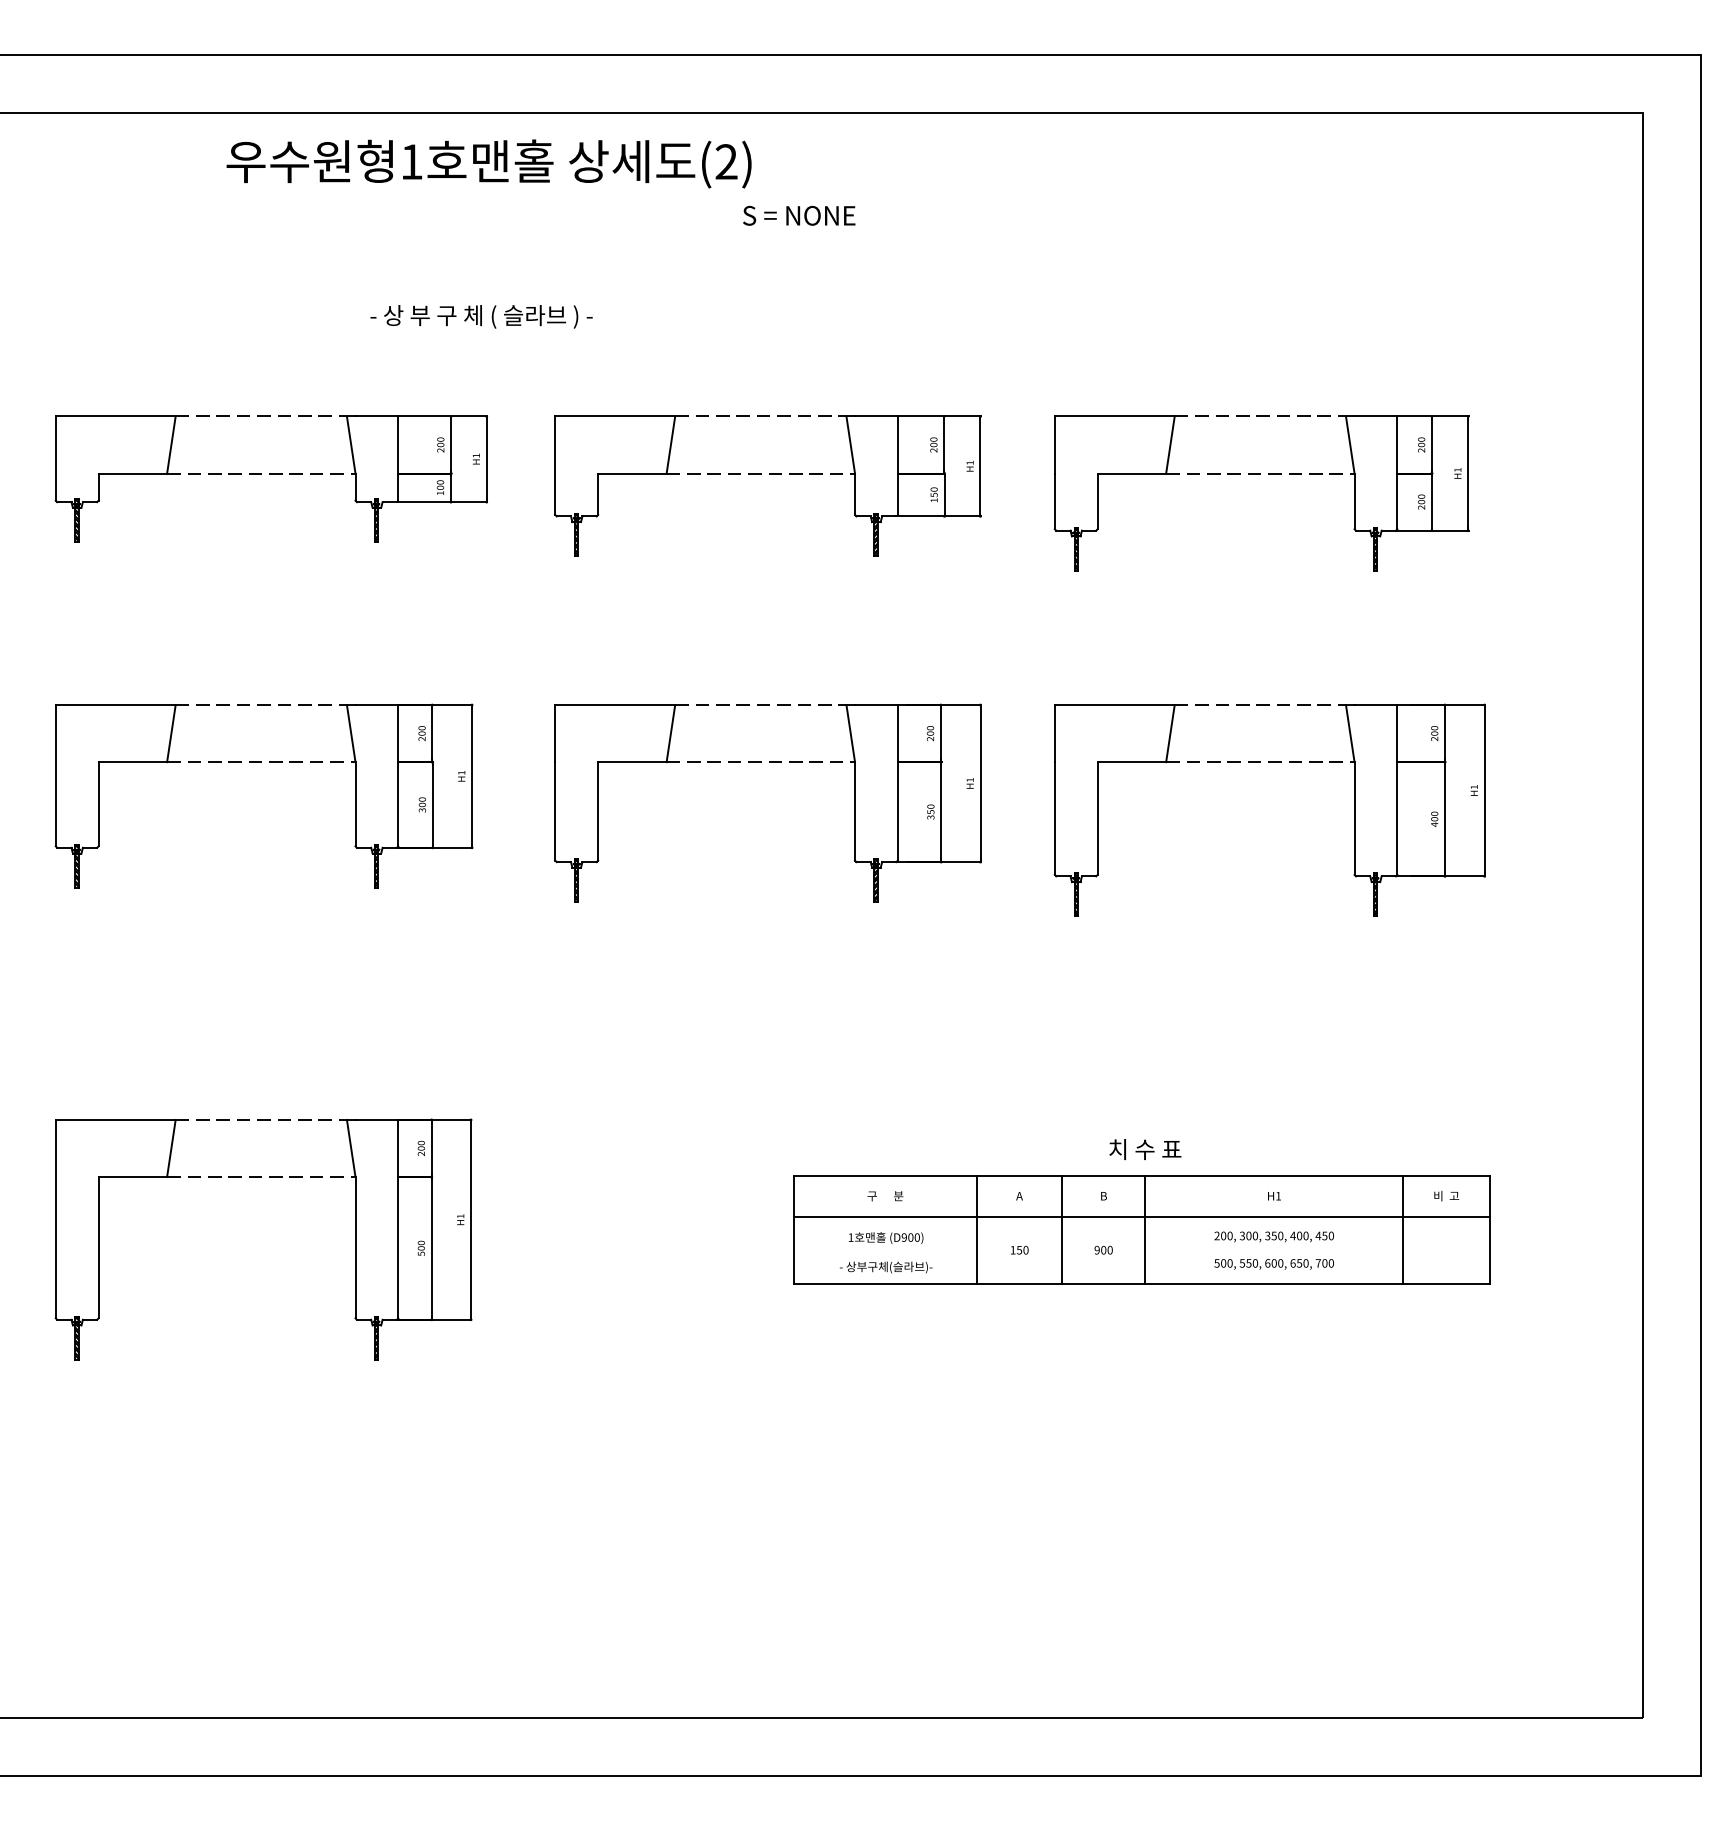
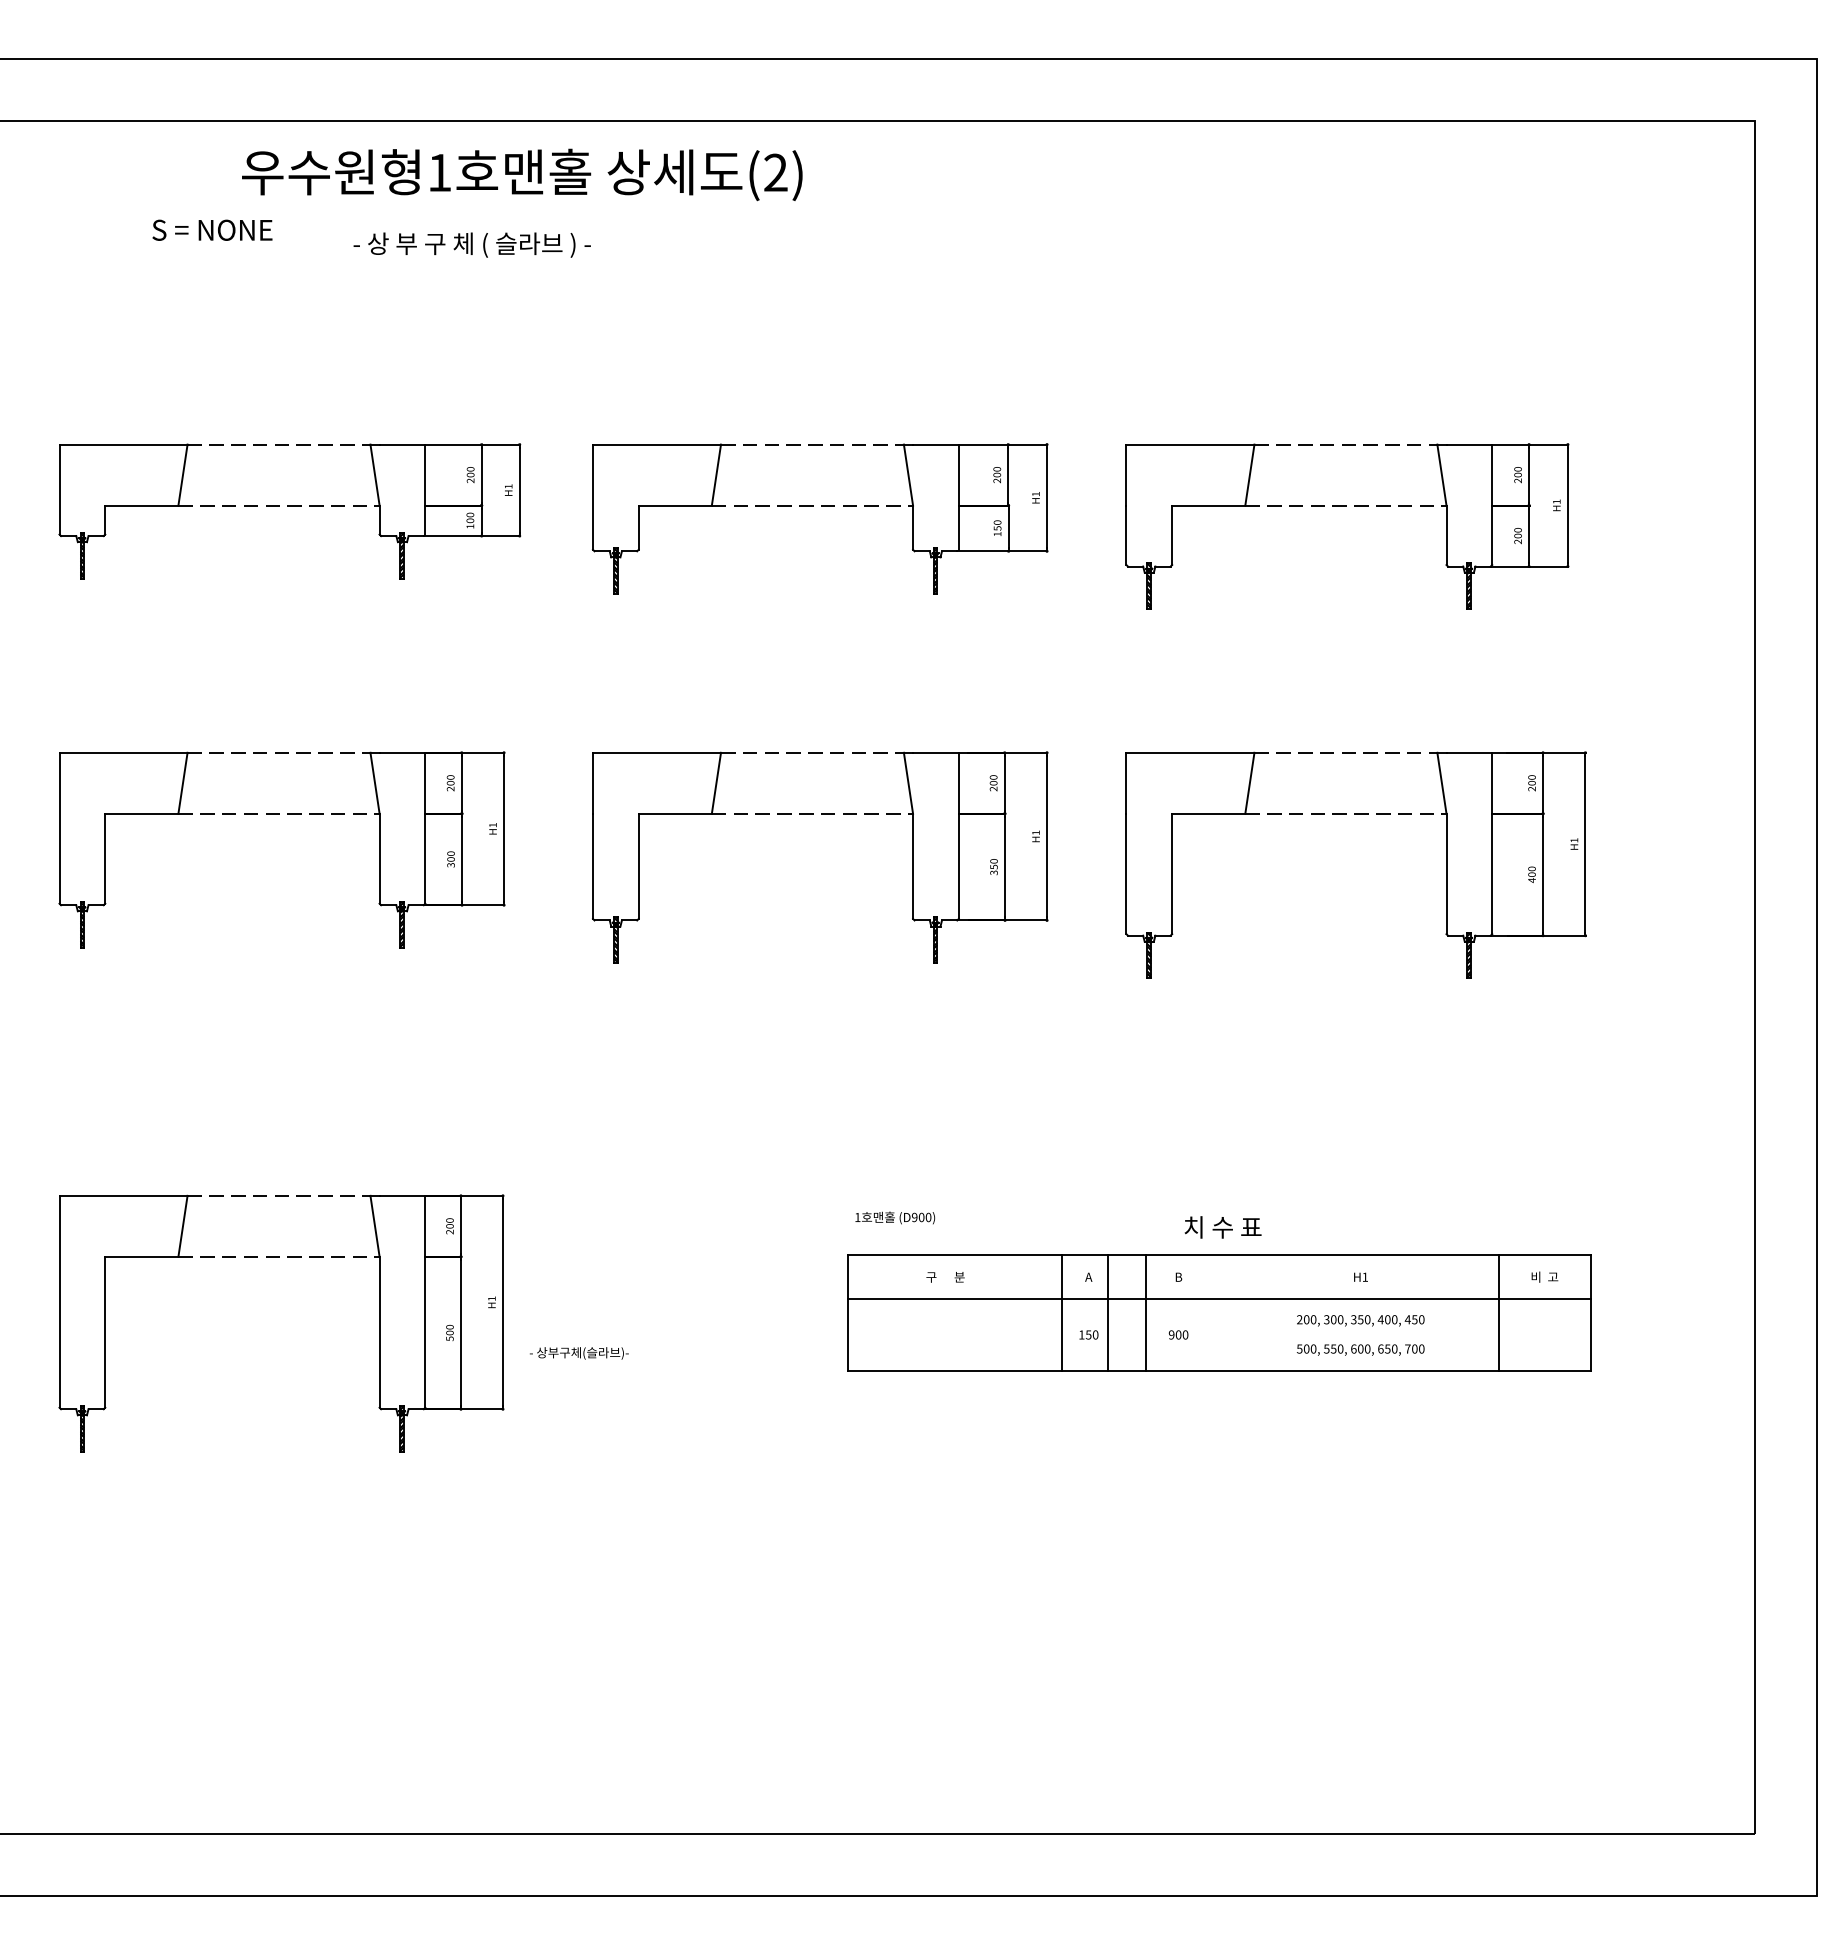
text: (799, 215) -> (212, 229), moved
text: (480, 316) -> (471, 244), moved
line: (977, 1229) -> (1108, 1312), moved
line: (1062, 1229) -> (1062, 1312), moved
line: (1144, 1229) -> (1145, 1312), moved
text: (886, 1237) -> (895, 1217), moved
text: (886, 1267) -> (579, 1353), moved

